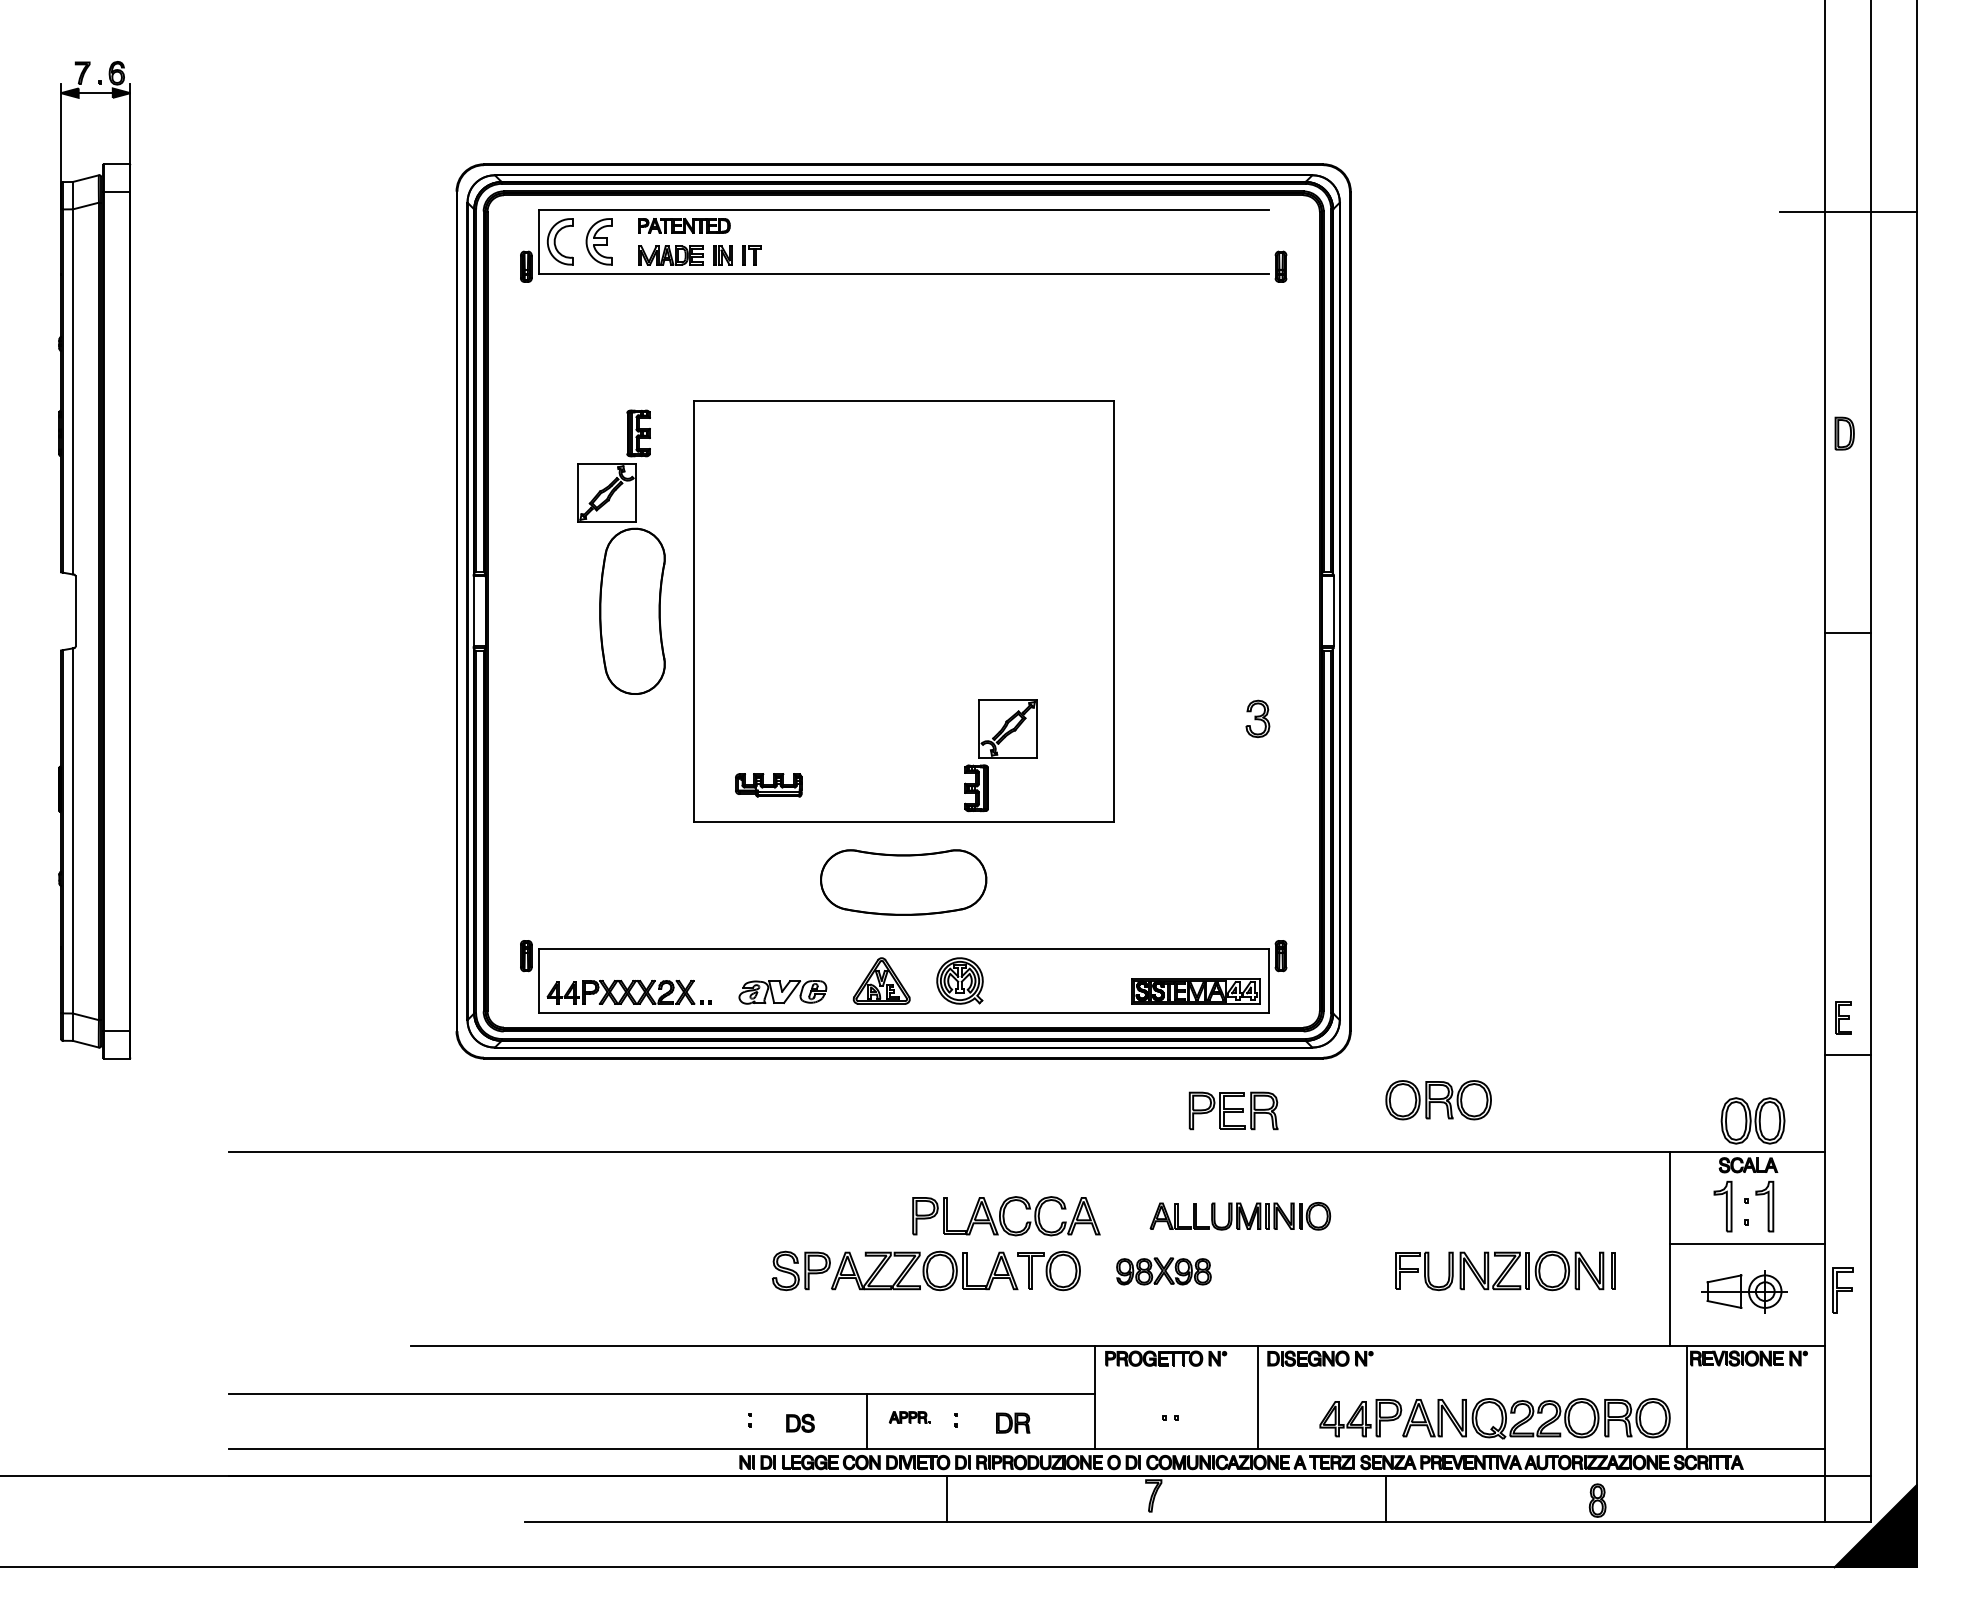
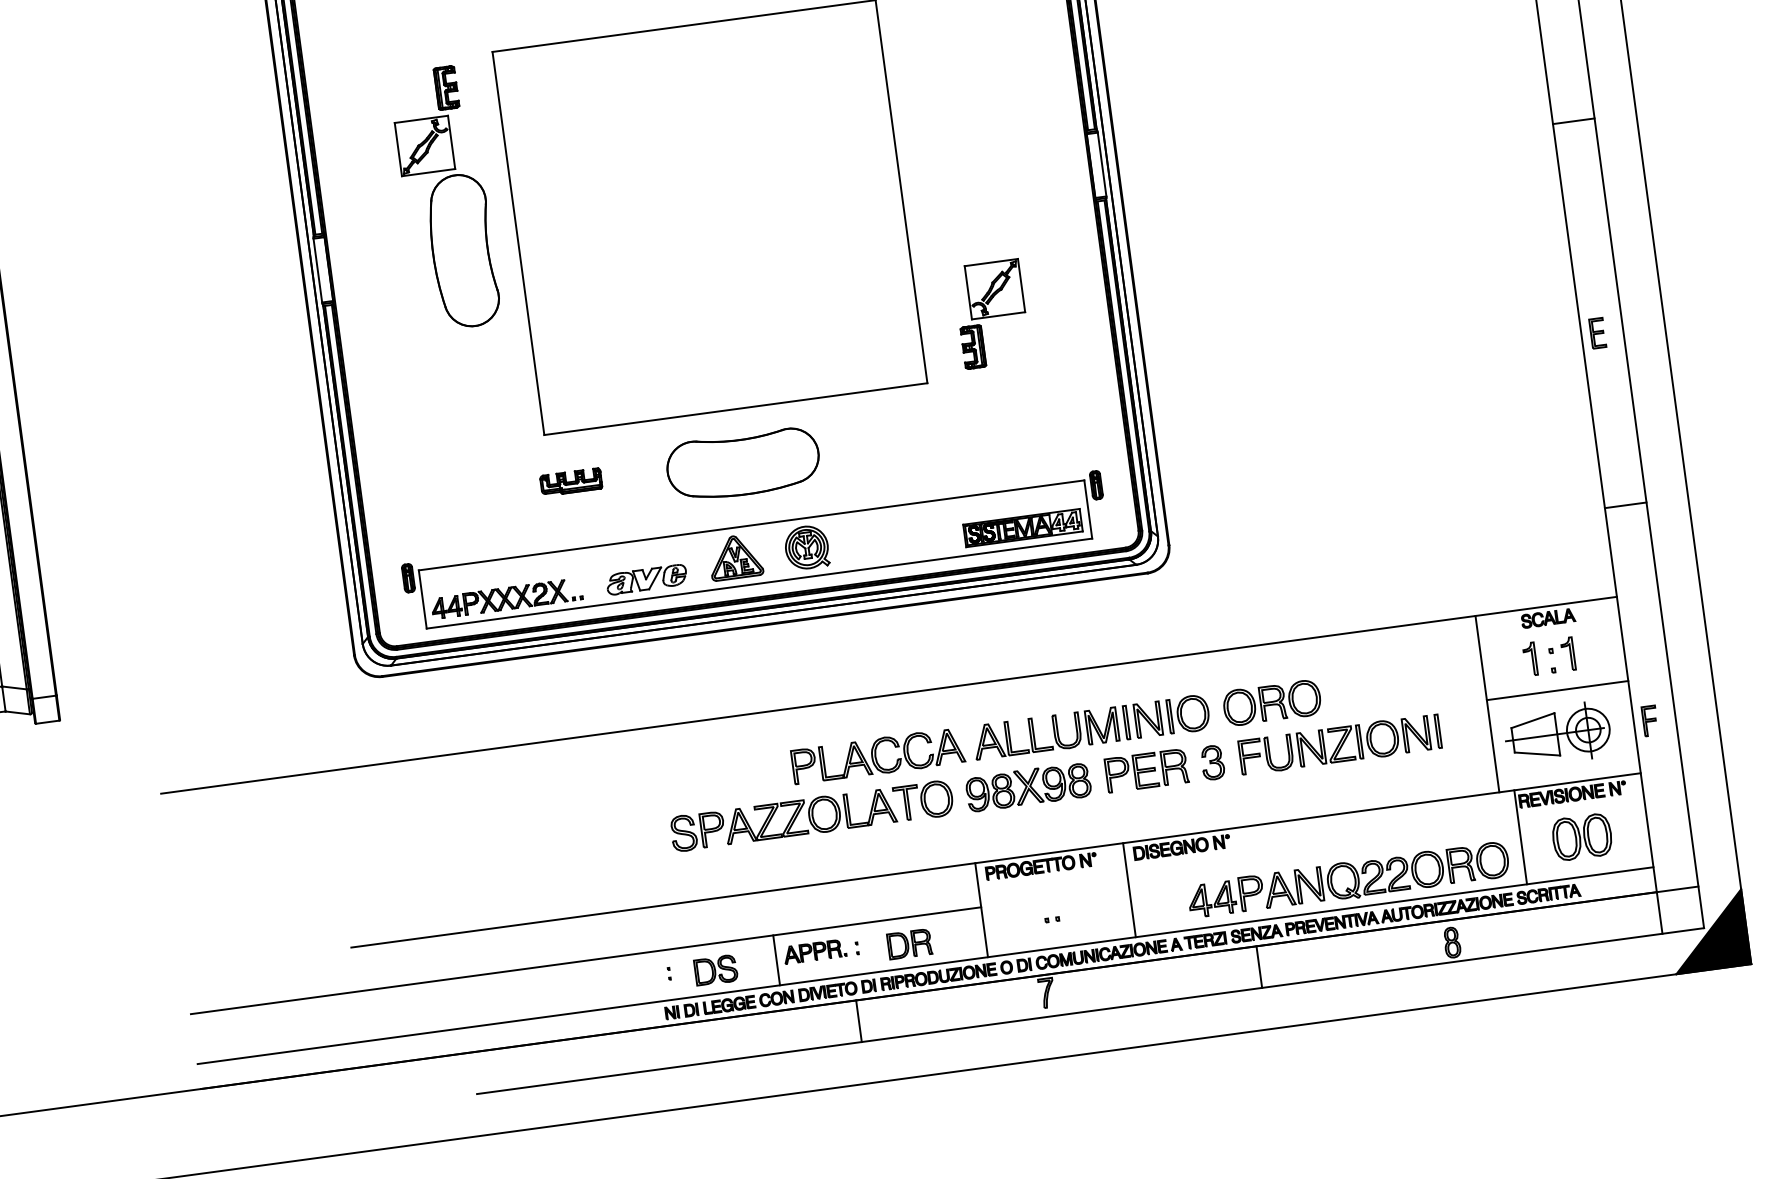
part: (1257, 718) -> (1212, 762), moved
part: (1000, 755) -> (991, 314), moved
part: (768, 785) -> (571, 482), moved
part: (1843, 1017) -> (1597, 332), moved
part: (1438, 1100) -> (1272, 703), moved
part: (1233, 1110) -> (1146, 770), moved
part: (1752, 1120) -> (1581, 836), moved
part: (1722, 1206) -> (1529, 659), size x0.71
part: (1764, 1206) -> (1568, 653), size x0.71
part: (1240, 1216) -> (1091, 727), size x1.43
part: (1163, 1271) -> (1028, 787), size x1.43
part: (1843, 1290) -> (1650, 720), size x0.71
part: (1741, 1291) -> (1557, 734), size x1.43
part: (909, 1417) -> (814, 951), size x1.67
part: (1013, 1422) -> (910, 943), size x1.43
part: (800, 1423) -> (716, 970), size x1.67

